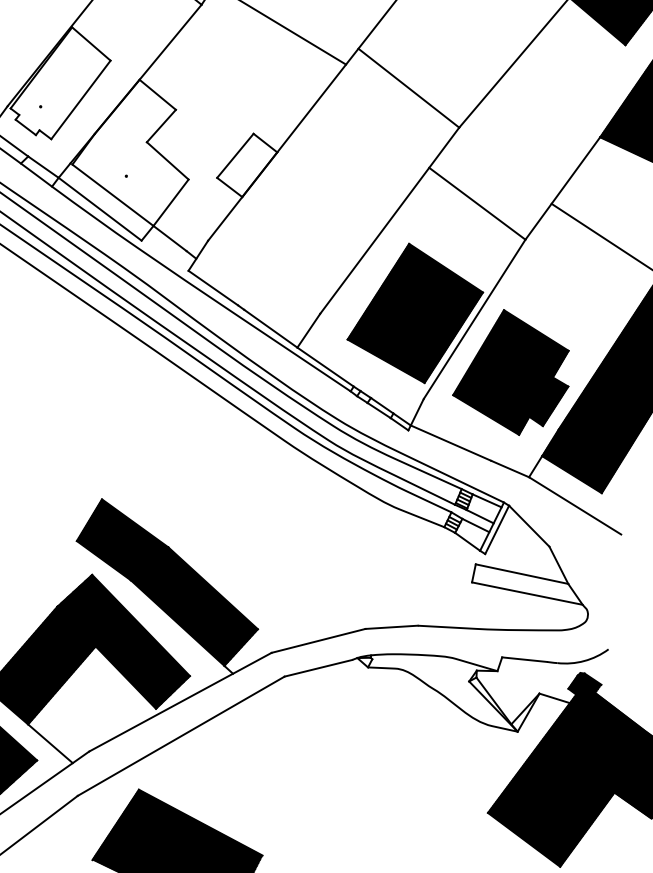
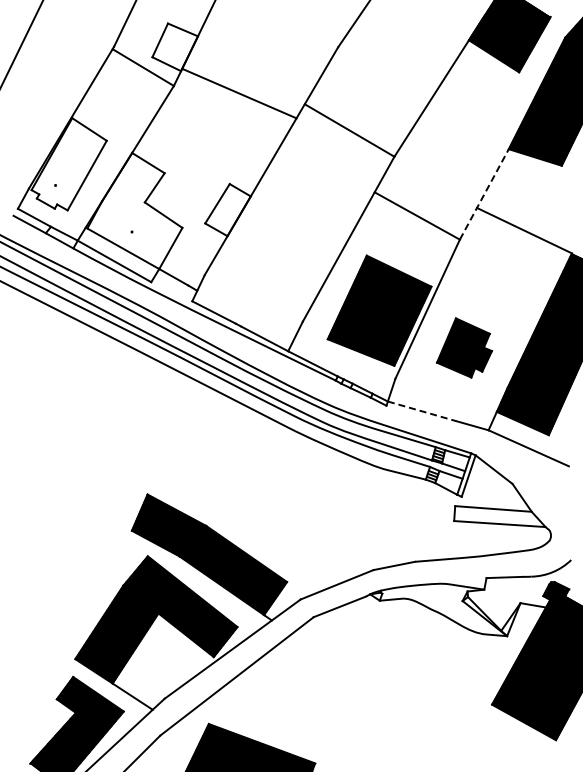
line: (563, 187) -> (484, 193), solid -> dashed
part: (513, 372) -> (464, 347), size x0.6
line: (451, 443) -> (422, 411), solid -> dashed

